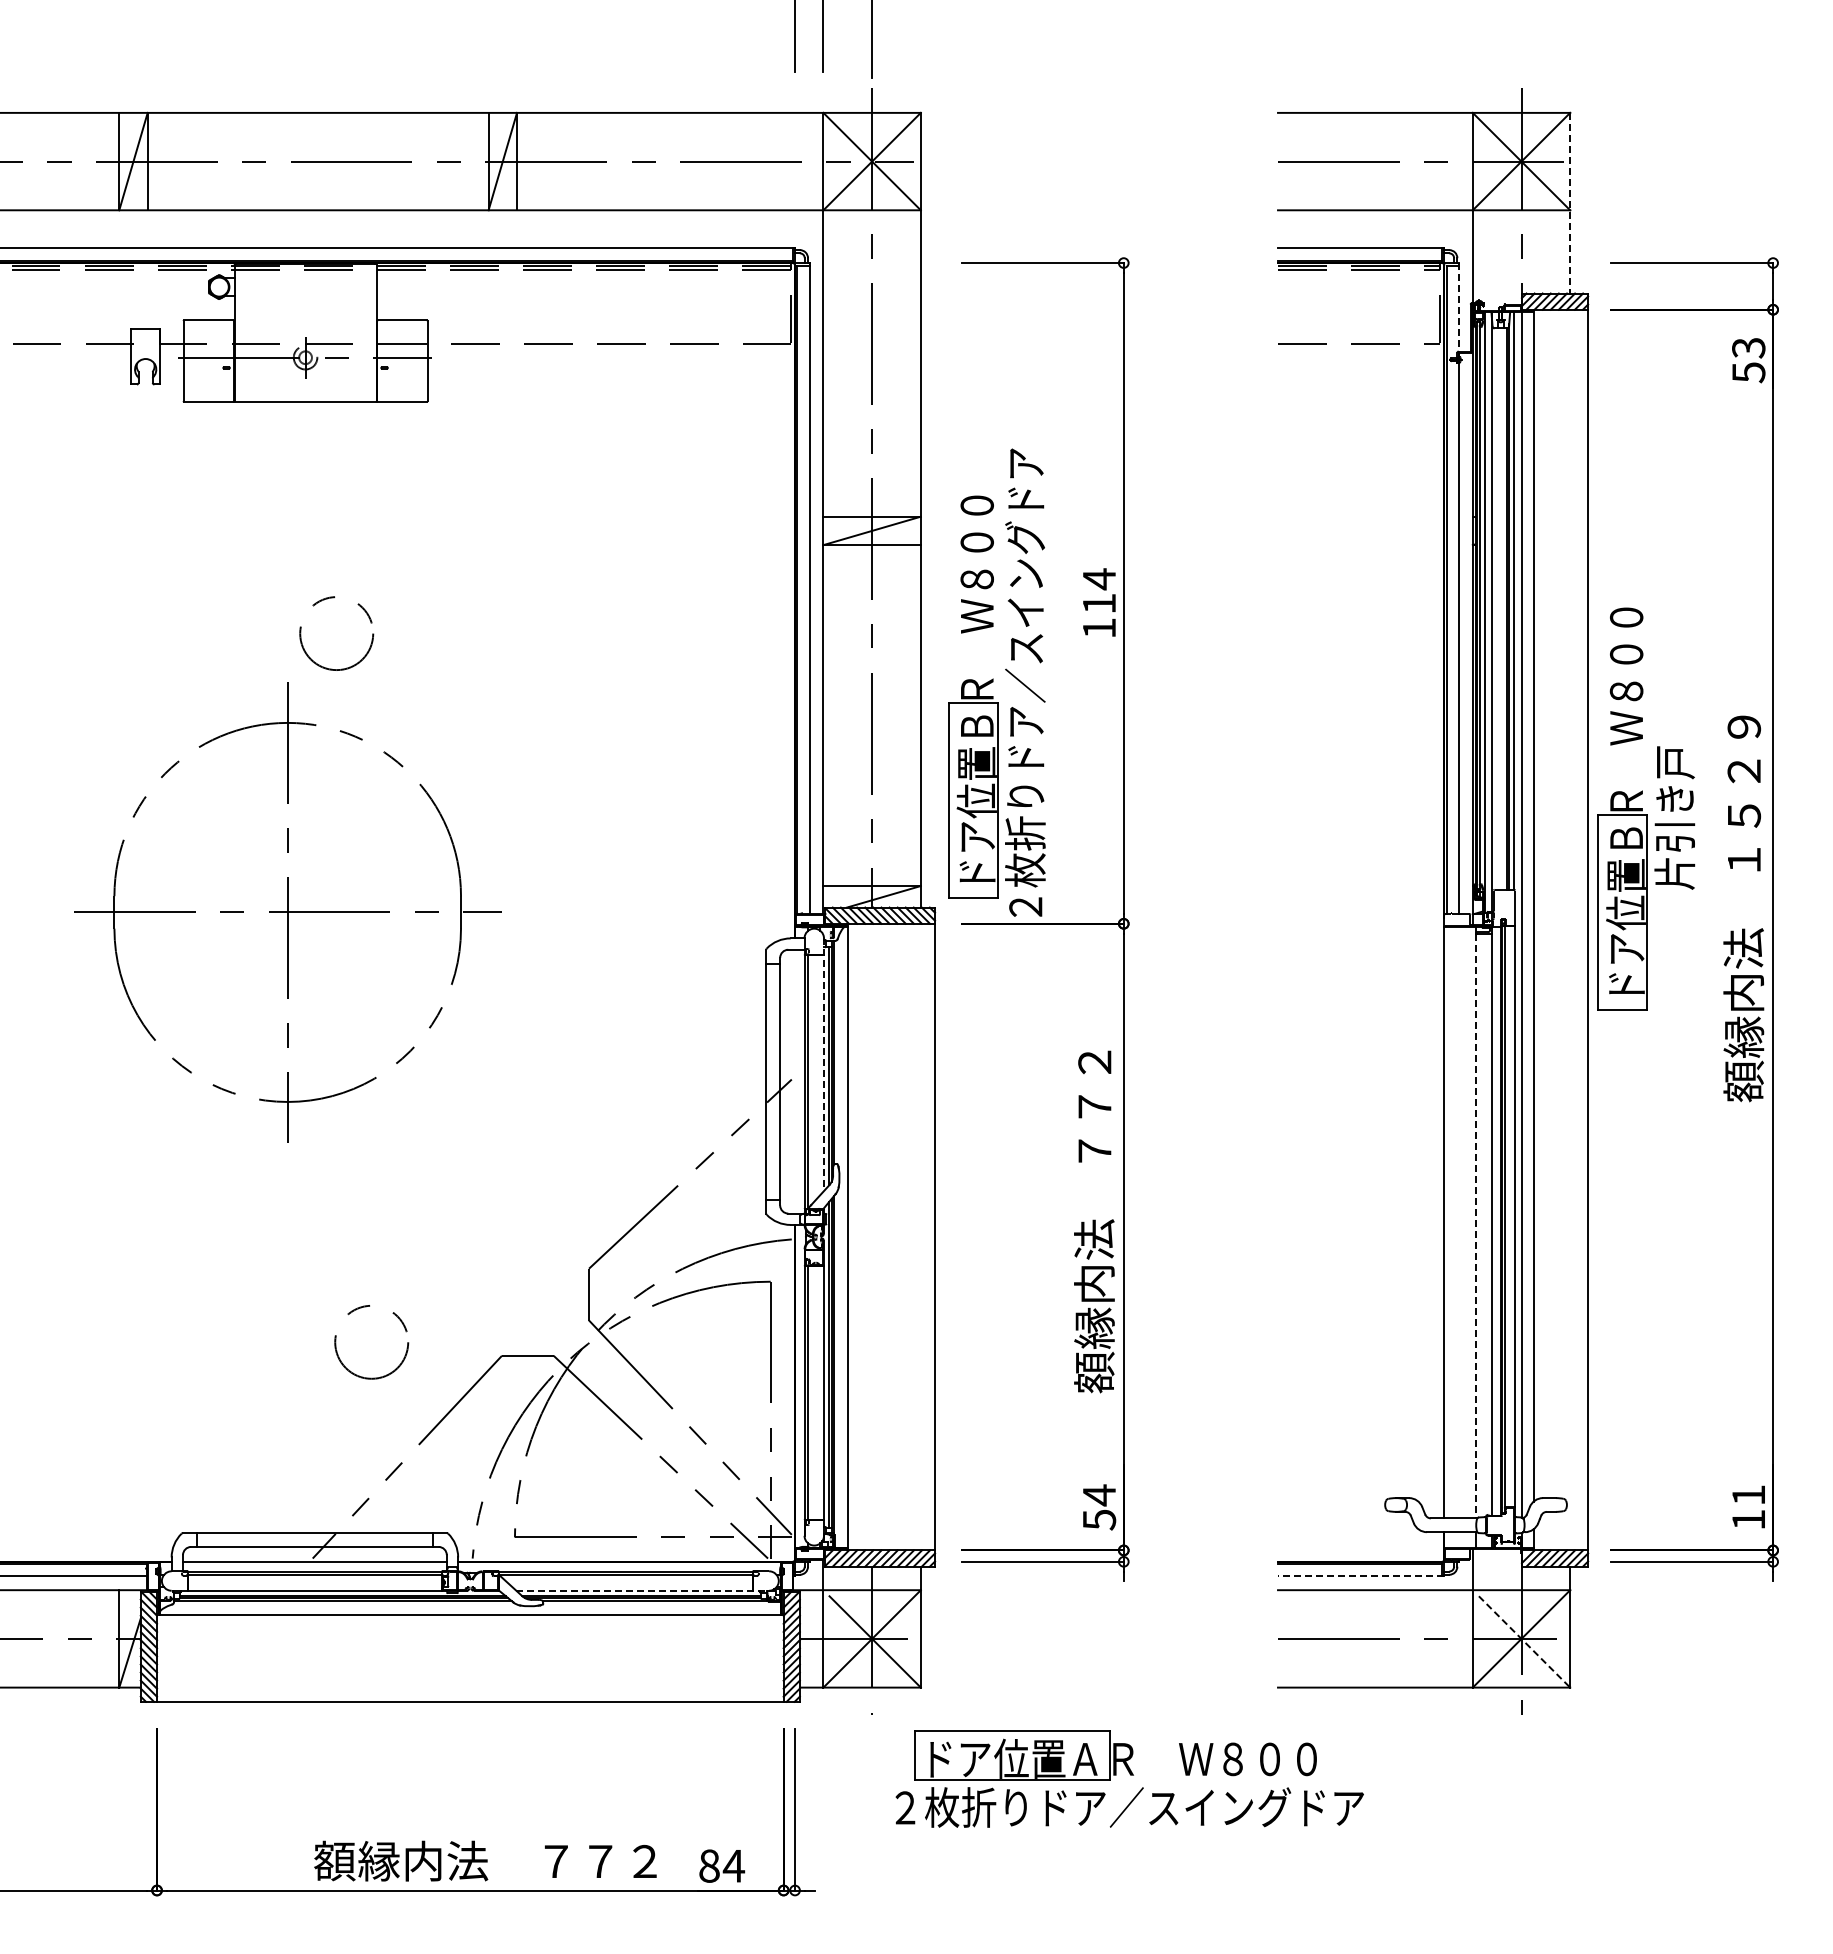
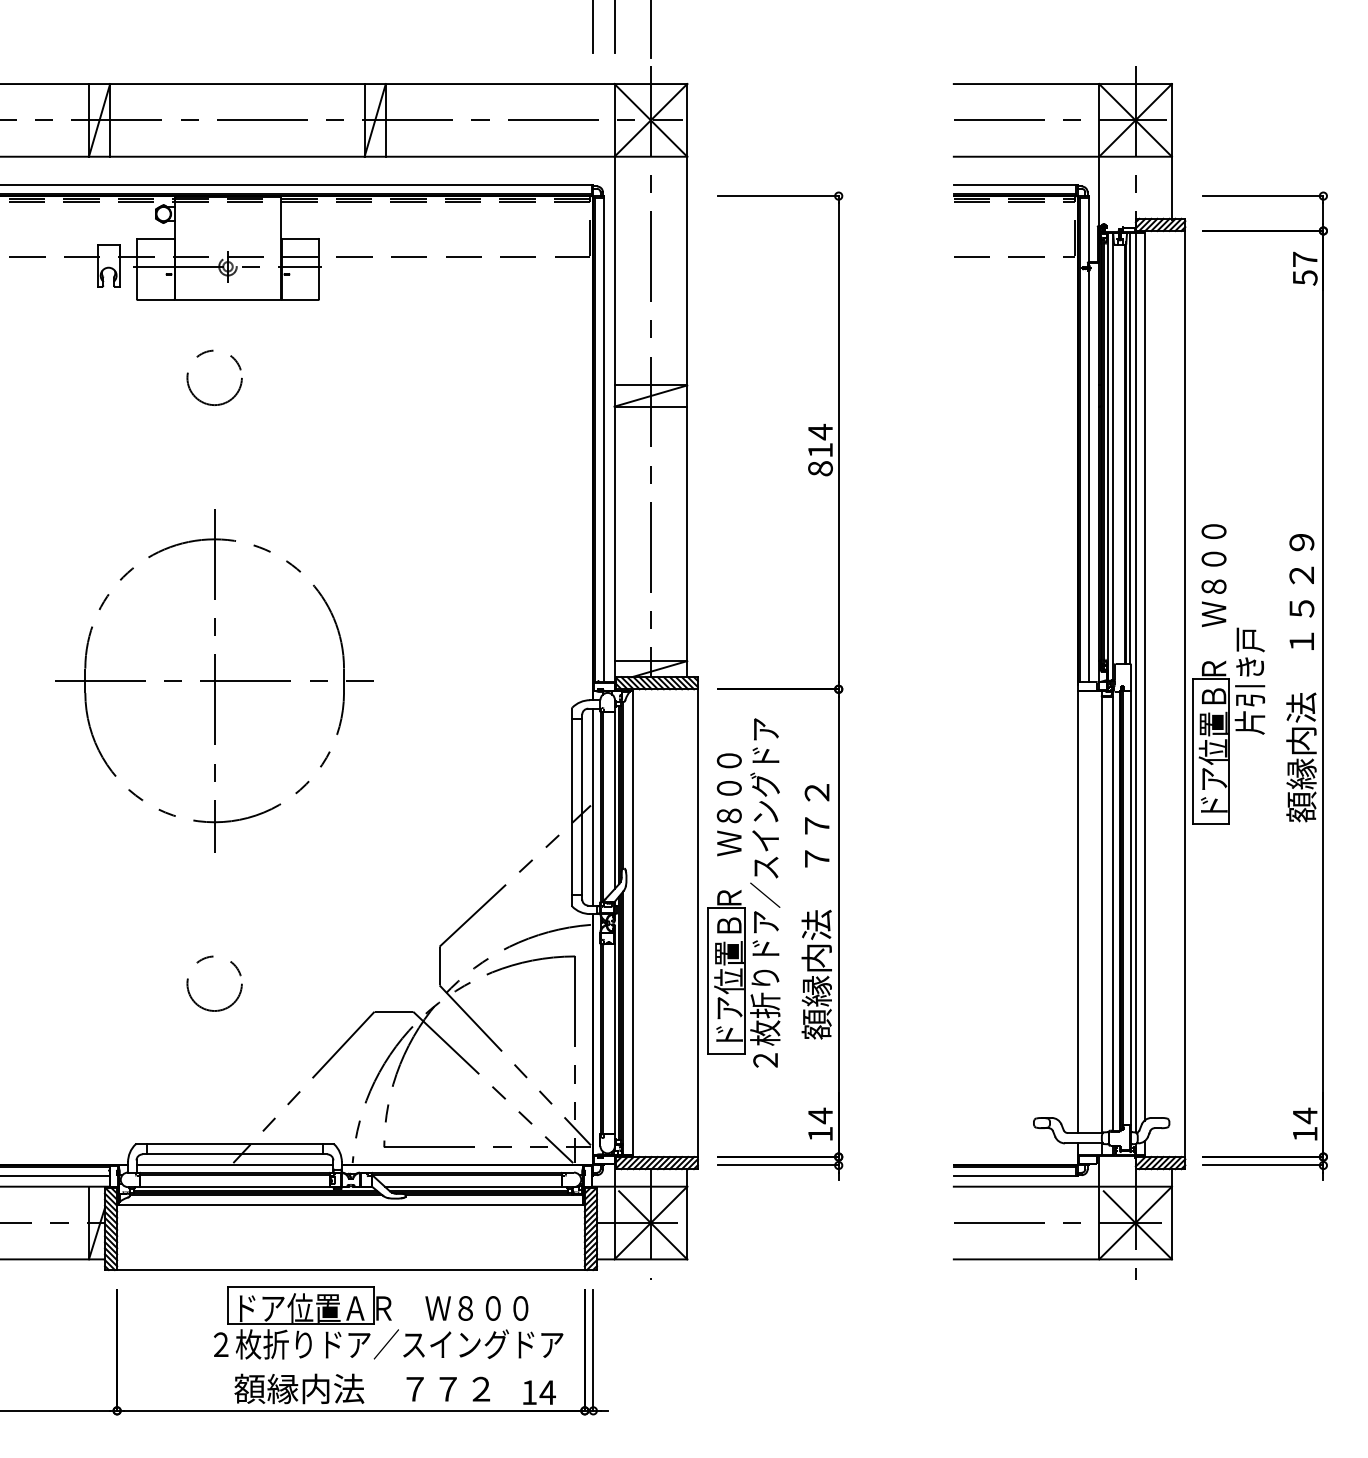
line: (1570, 203) -> (1172, 151), dashed -> solid
line: (1459, 307) -> (1089, 229), dashed -> solid
text: (1748, 347) -> (1305, 259), 53 -> 57
text: (1099, 628) -> (820, 468), 114 -> 814
circle: (336, 633) -> (214, 377), moved
part: (996, 682) -> (743, 892), moved
part: (1646, 808) -> (1228, 674), moved
line: (824, 1065) -> (615, 795), dashed -> solid
line: (795, 1081) -> (593, 806), added
line: (1476, 1226) -> (1101, 915), dashed -> solid
circle: (371, 1342) -> (214, 983), moved
text: (1748, 1495) -> (1305, 1116), 11 -> 14
text: (1099, 1519) -> (820, 1133), 54 -> 14
line: (1360, 1576) -> (1015, 1176), dashed -> solid
line: (645, 1590) -> (481, 1186), dashed -> solid
line: (1524, 1641) -> (1137, 1224), dashed -> solid
part: (1129, 1778) -> (388, 1322), moved
text: (709, 1865) -> (529, 1392), 84 -> 14

